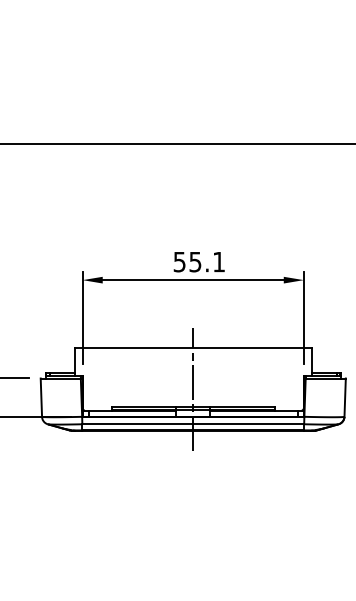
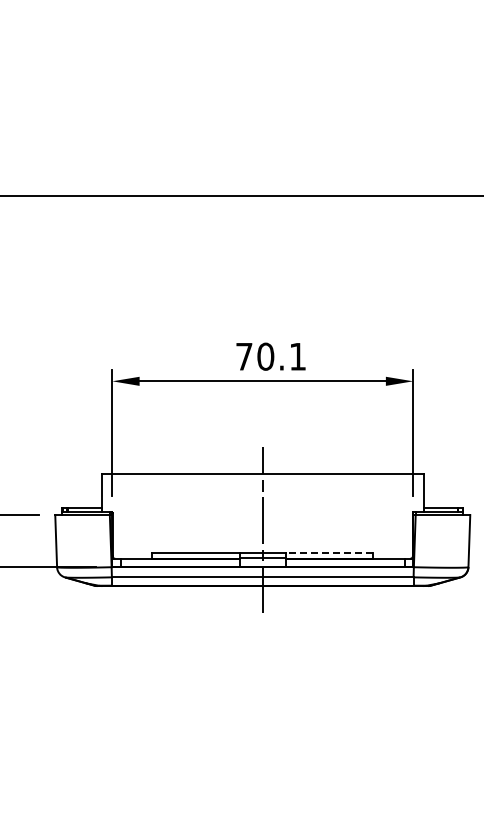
text: (187, 261) -> (255, 356), 55.1 -> 70.1
line: (242, 406) -> (329, 553), solid -> dashed

